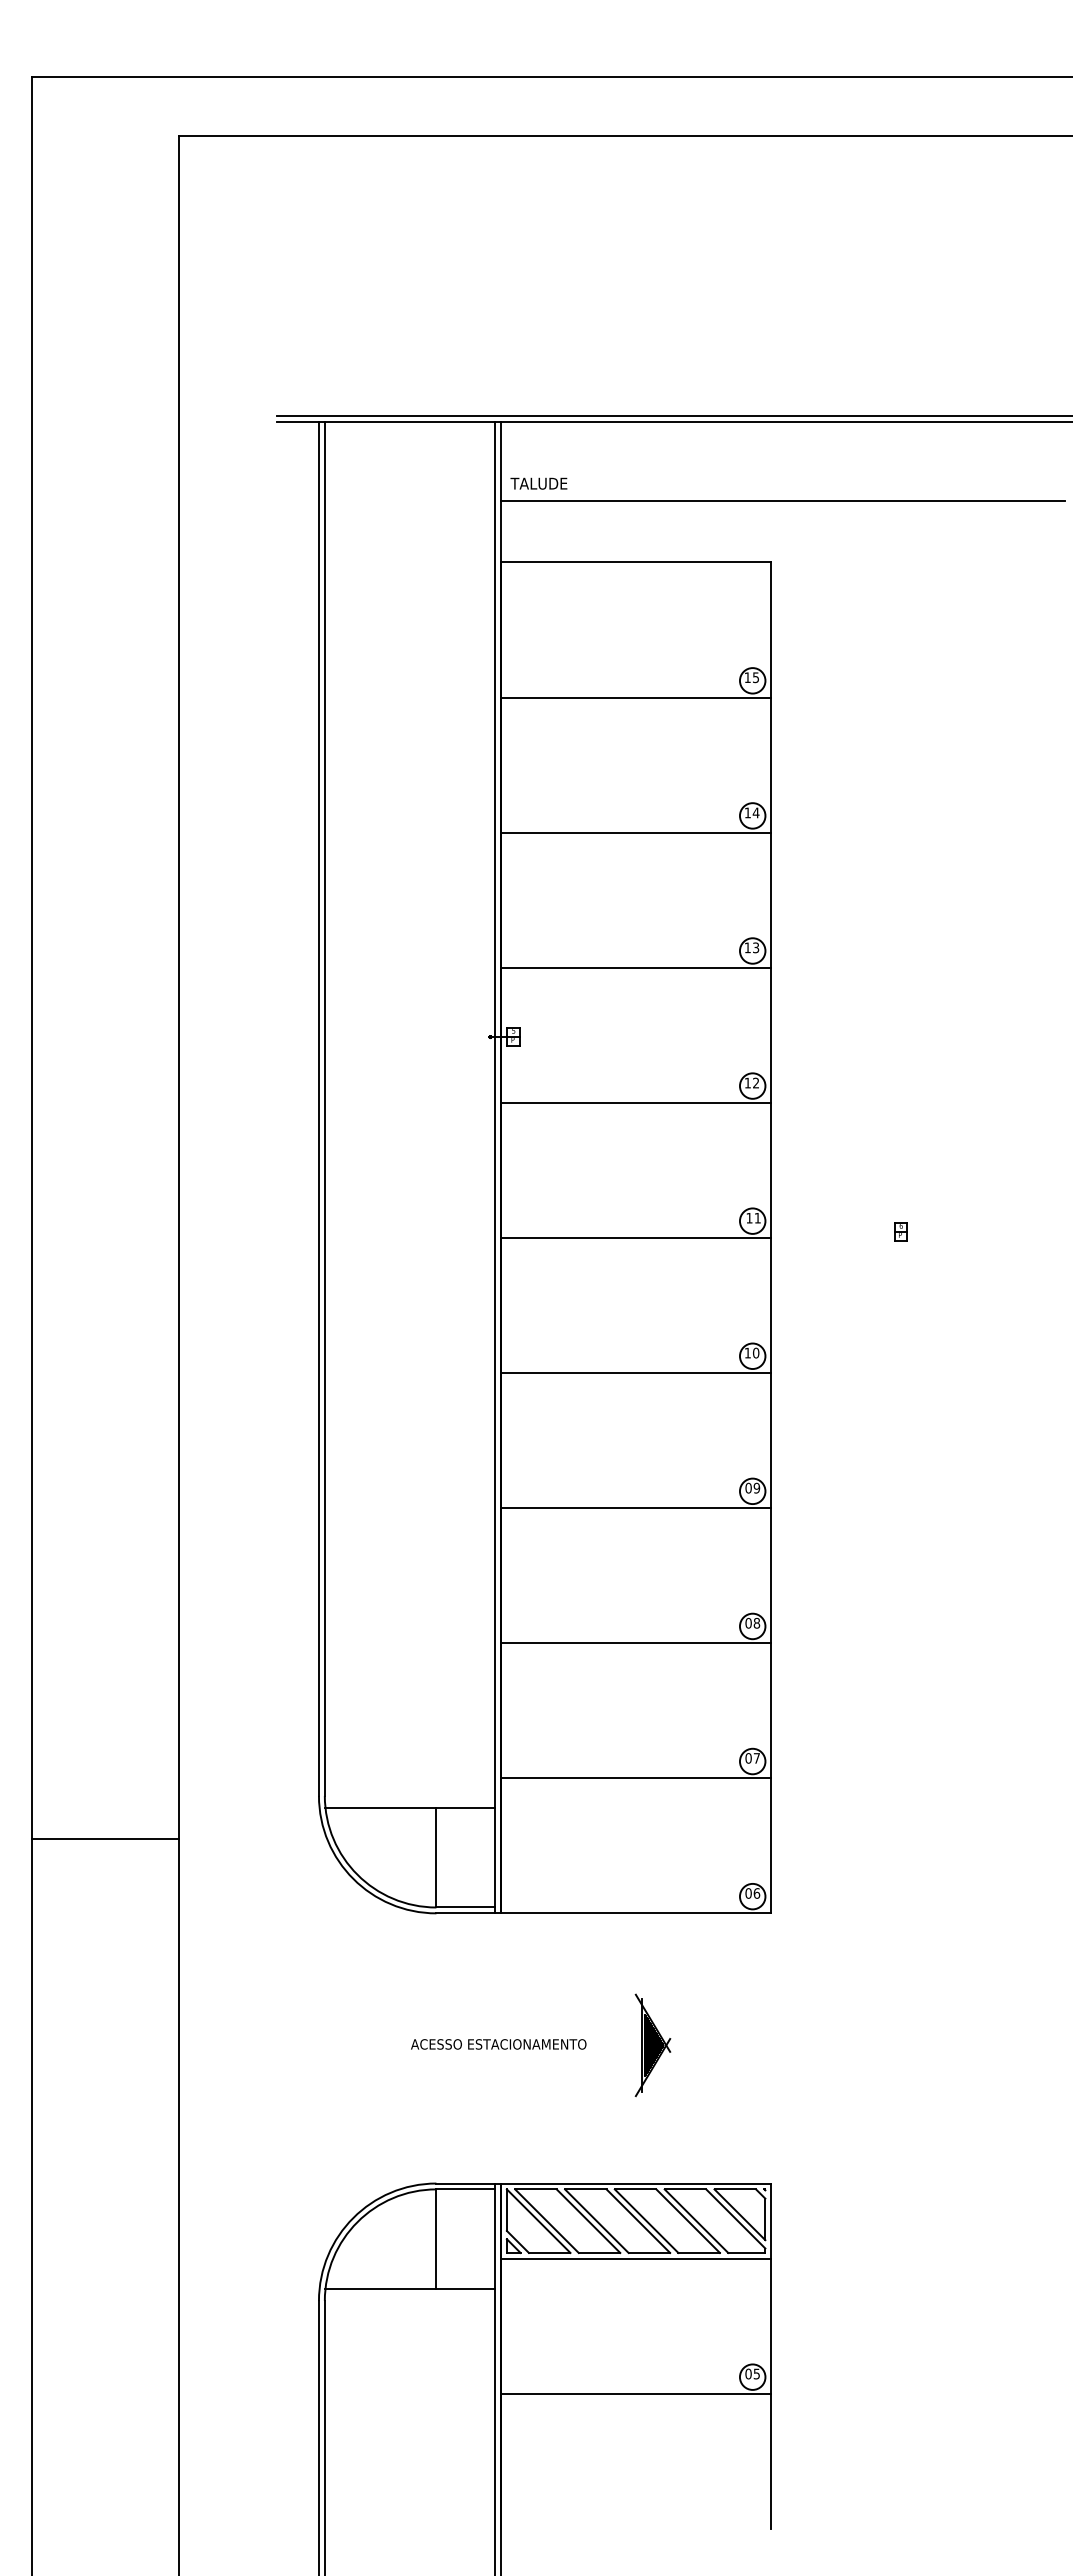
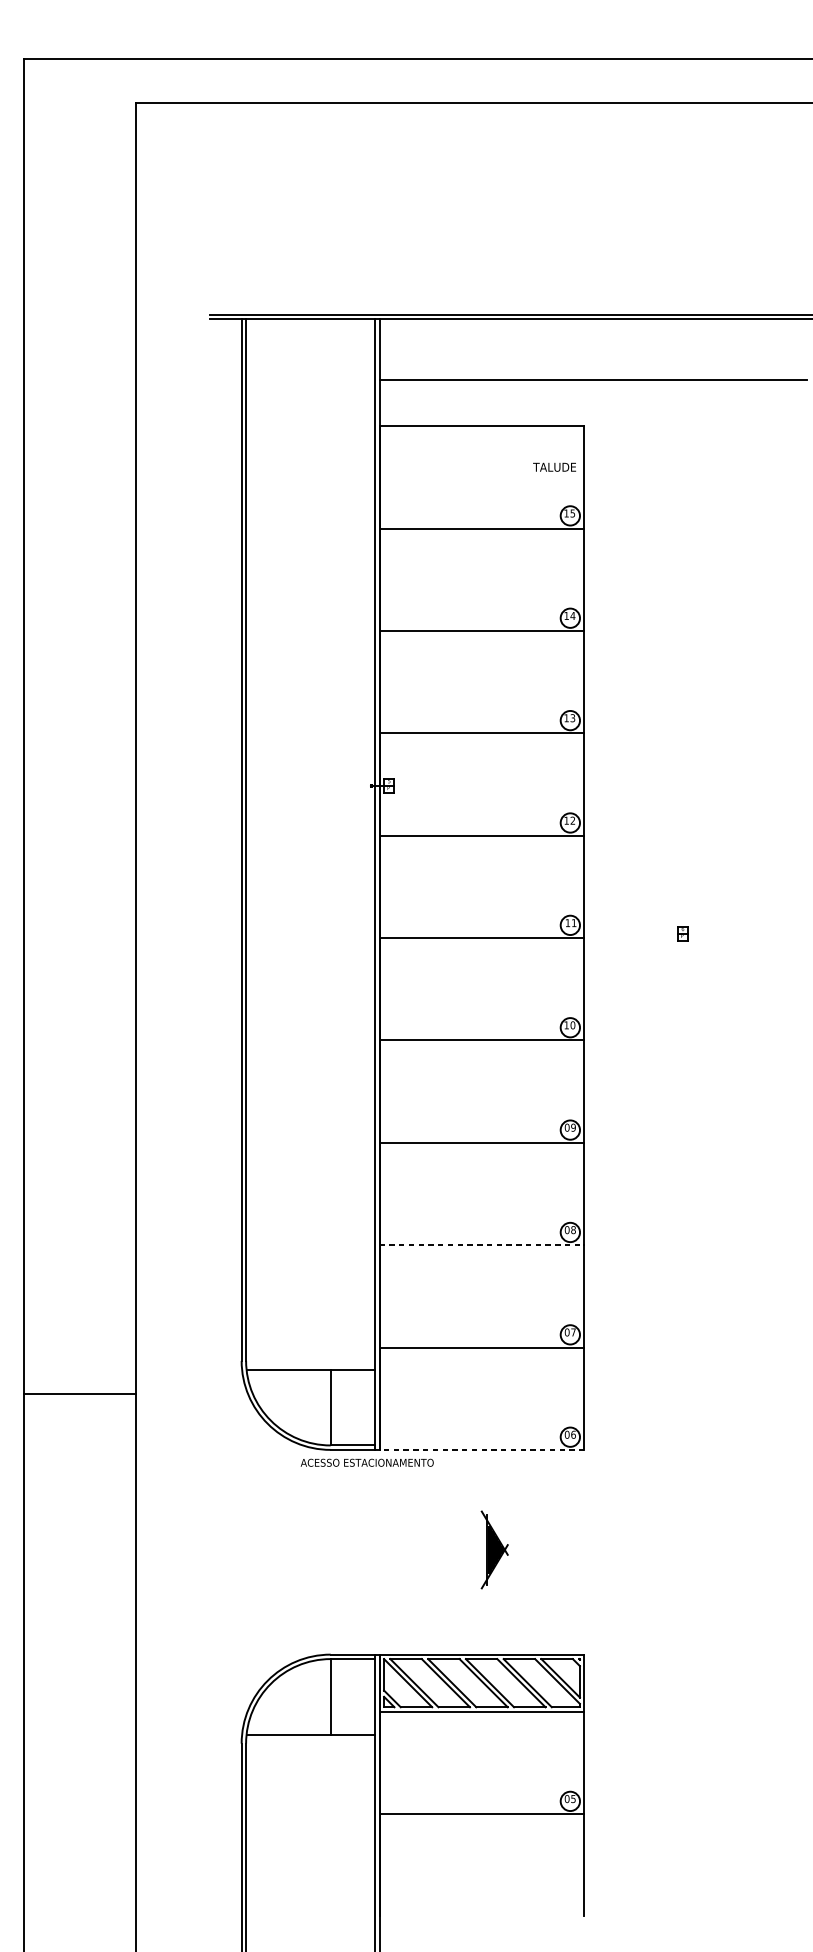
text: (538, 483) -> (554, 467), moved
line: (636, 1643) -> (482, 1245), solid -> dashed
line: (635, 1913) -> (481, 1450), solid -> dashed
text: (498, 2044) -> (367, 1462), moved

